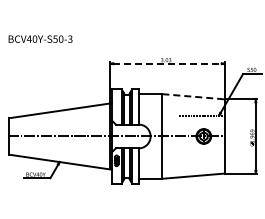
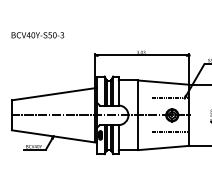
line: (168, 63) -> (143, 55), dashed -> solid
line: (194, 96) -> (164, 82), dashed -> solid
line: (201, 157) -> (170, 132), added

